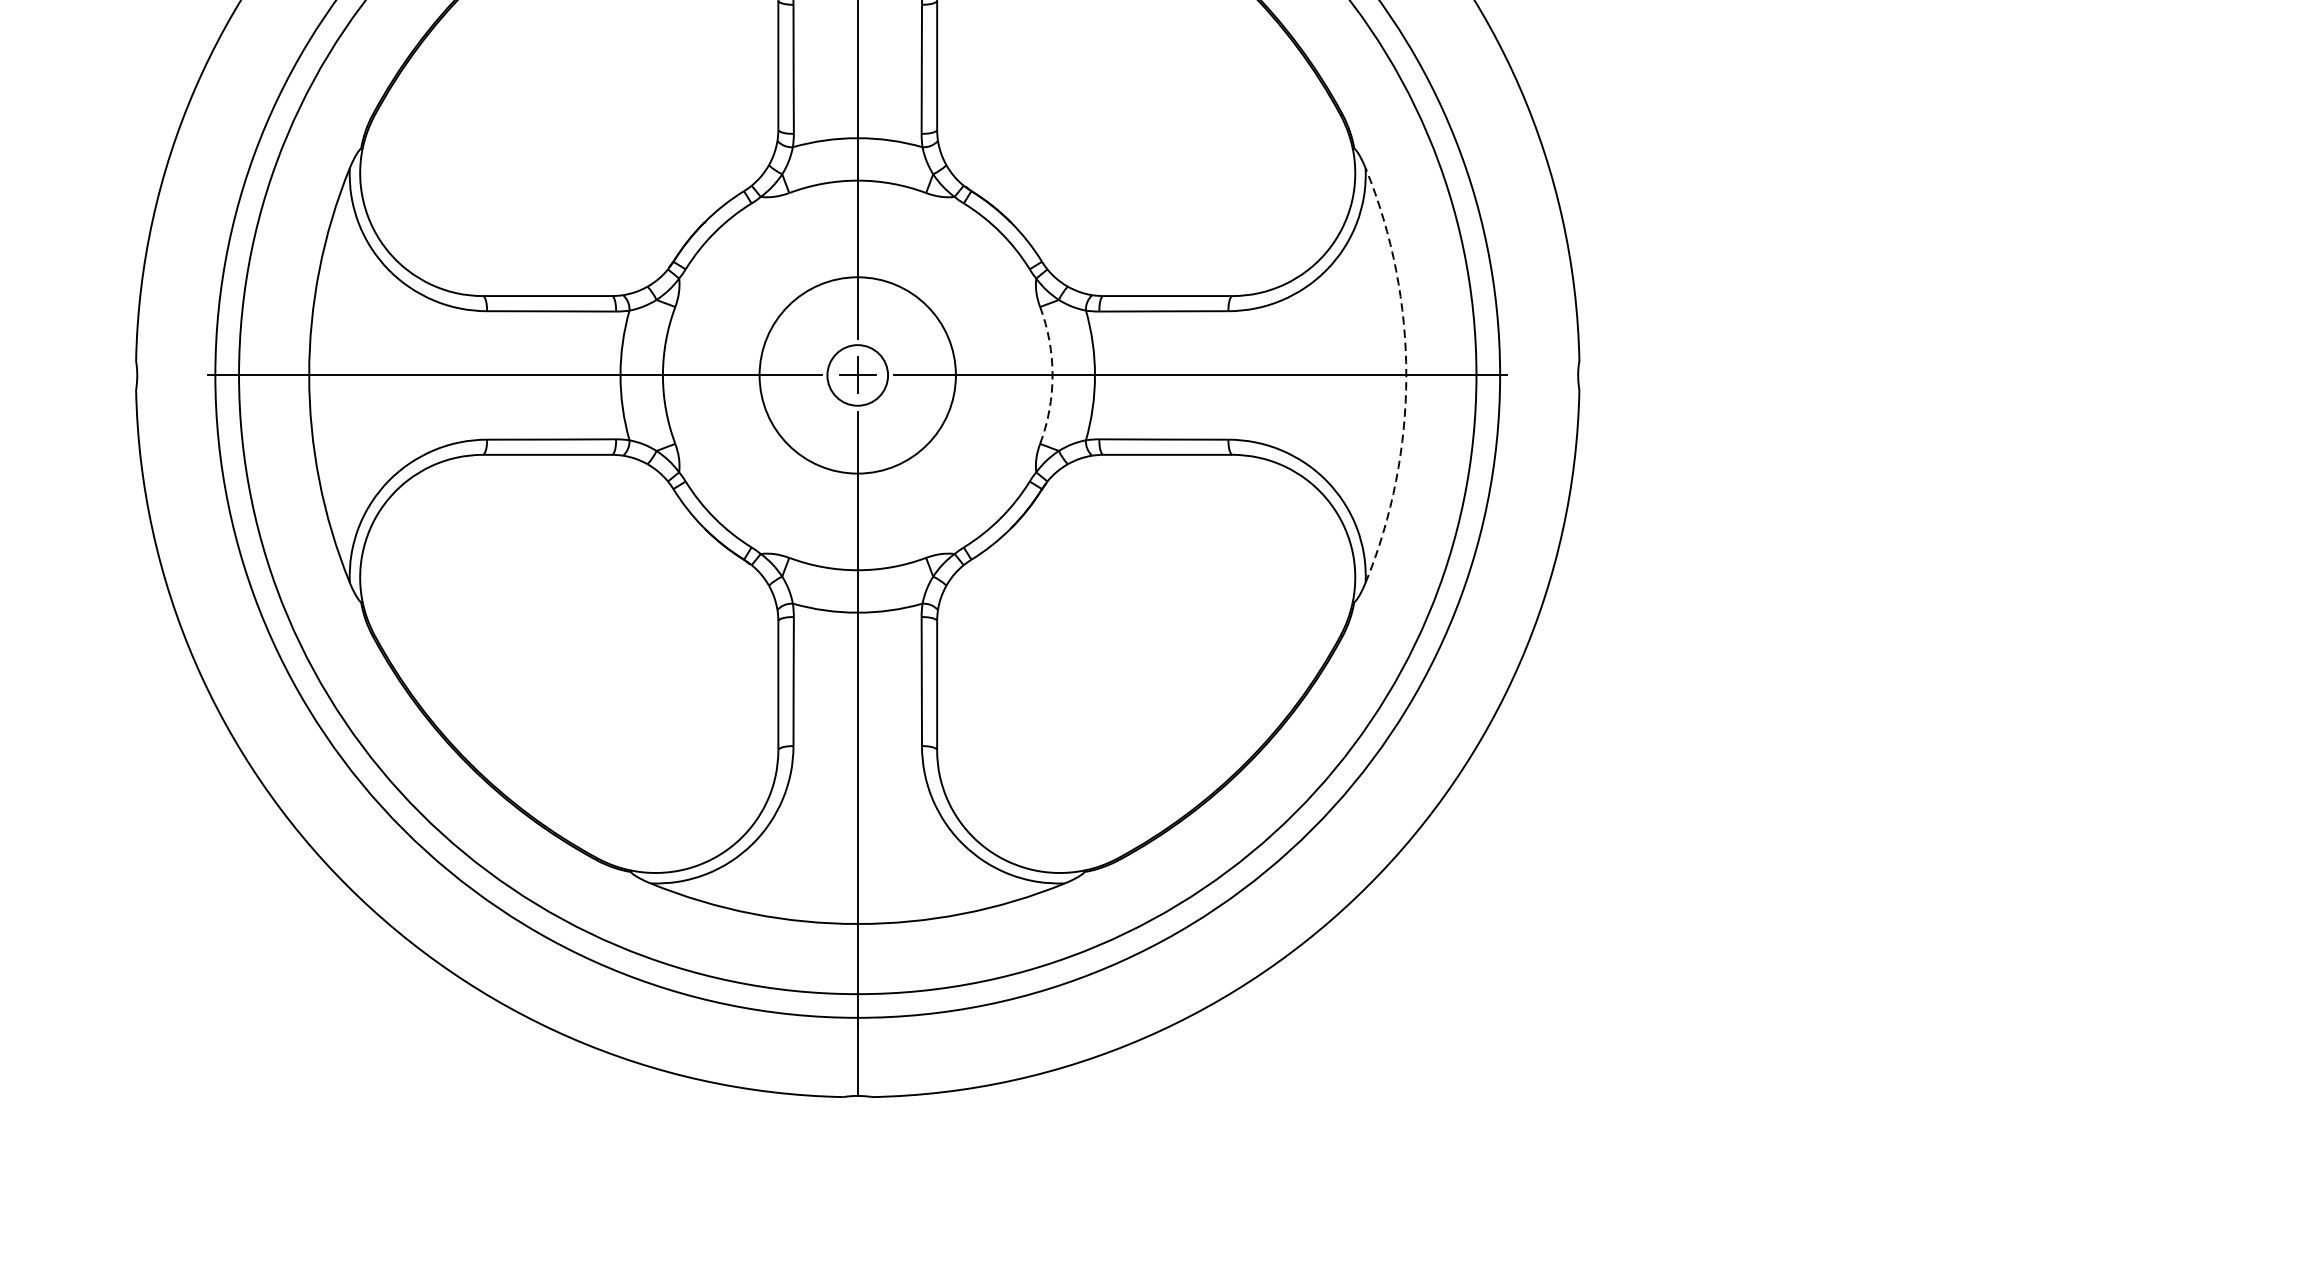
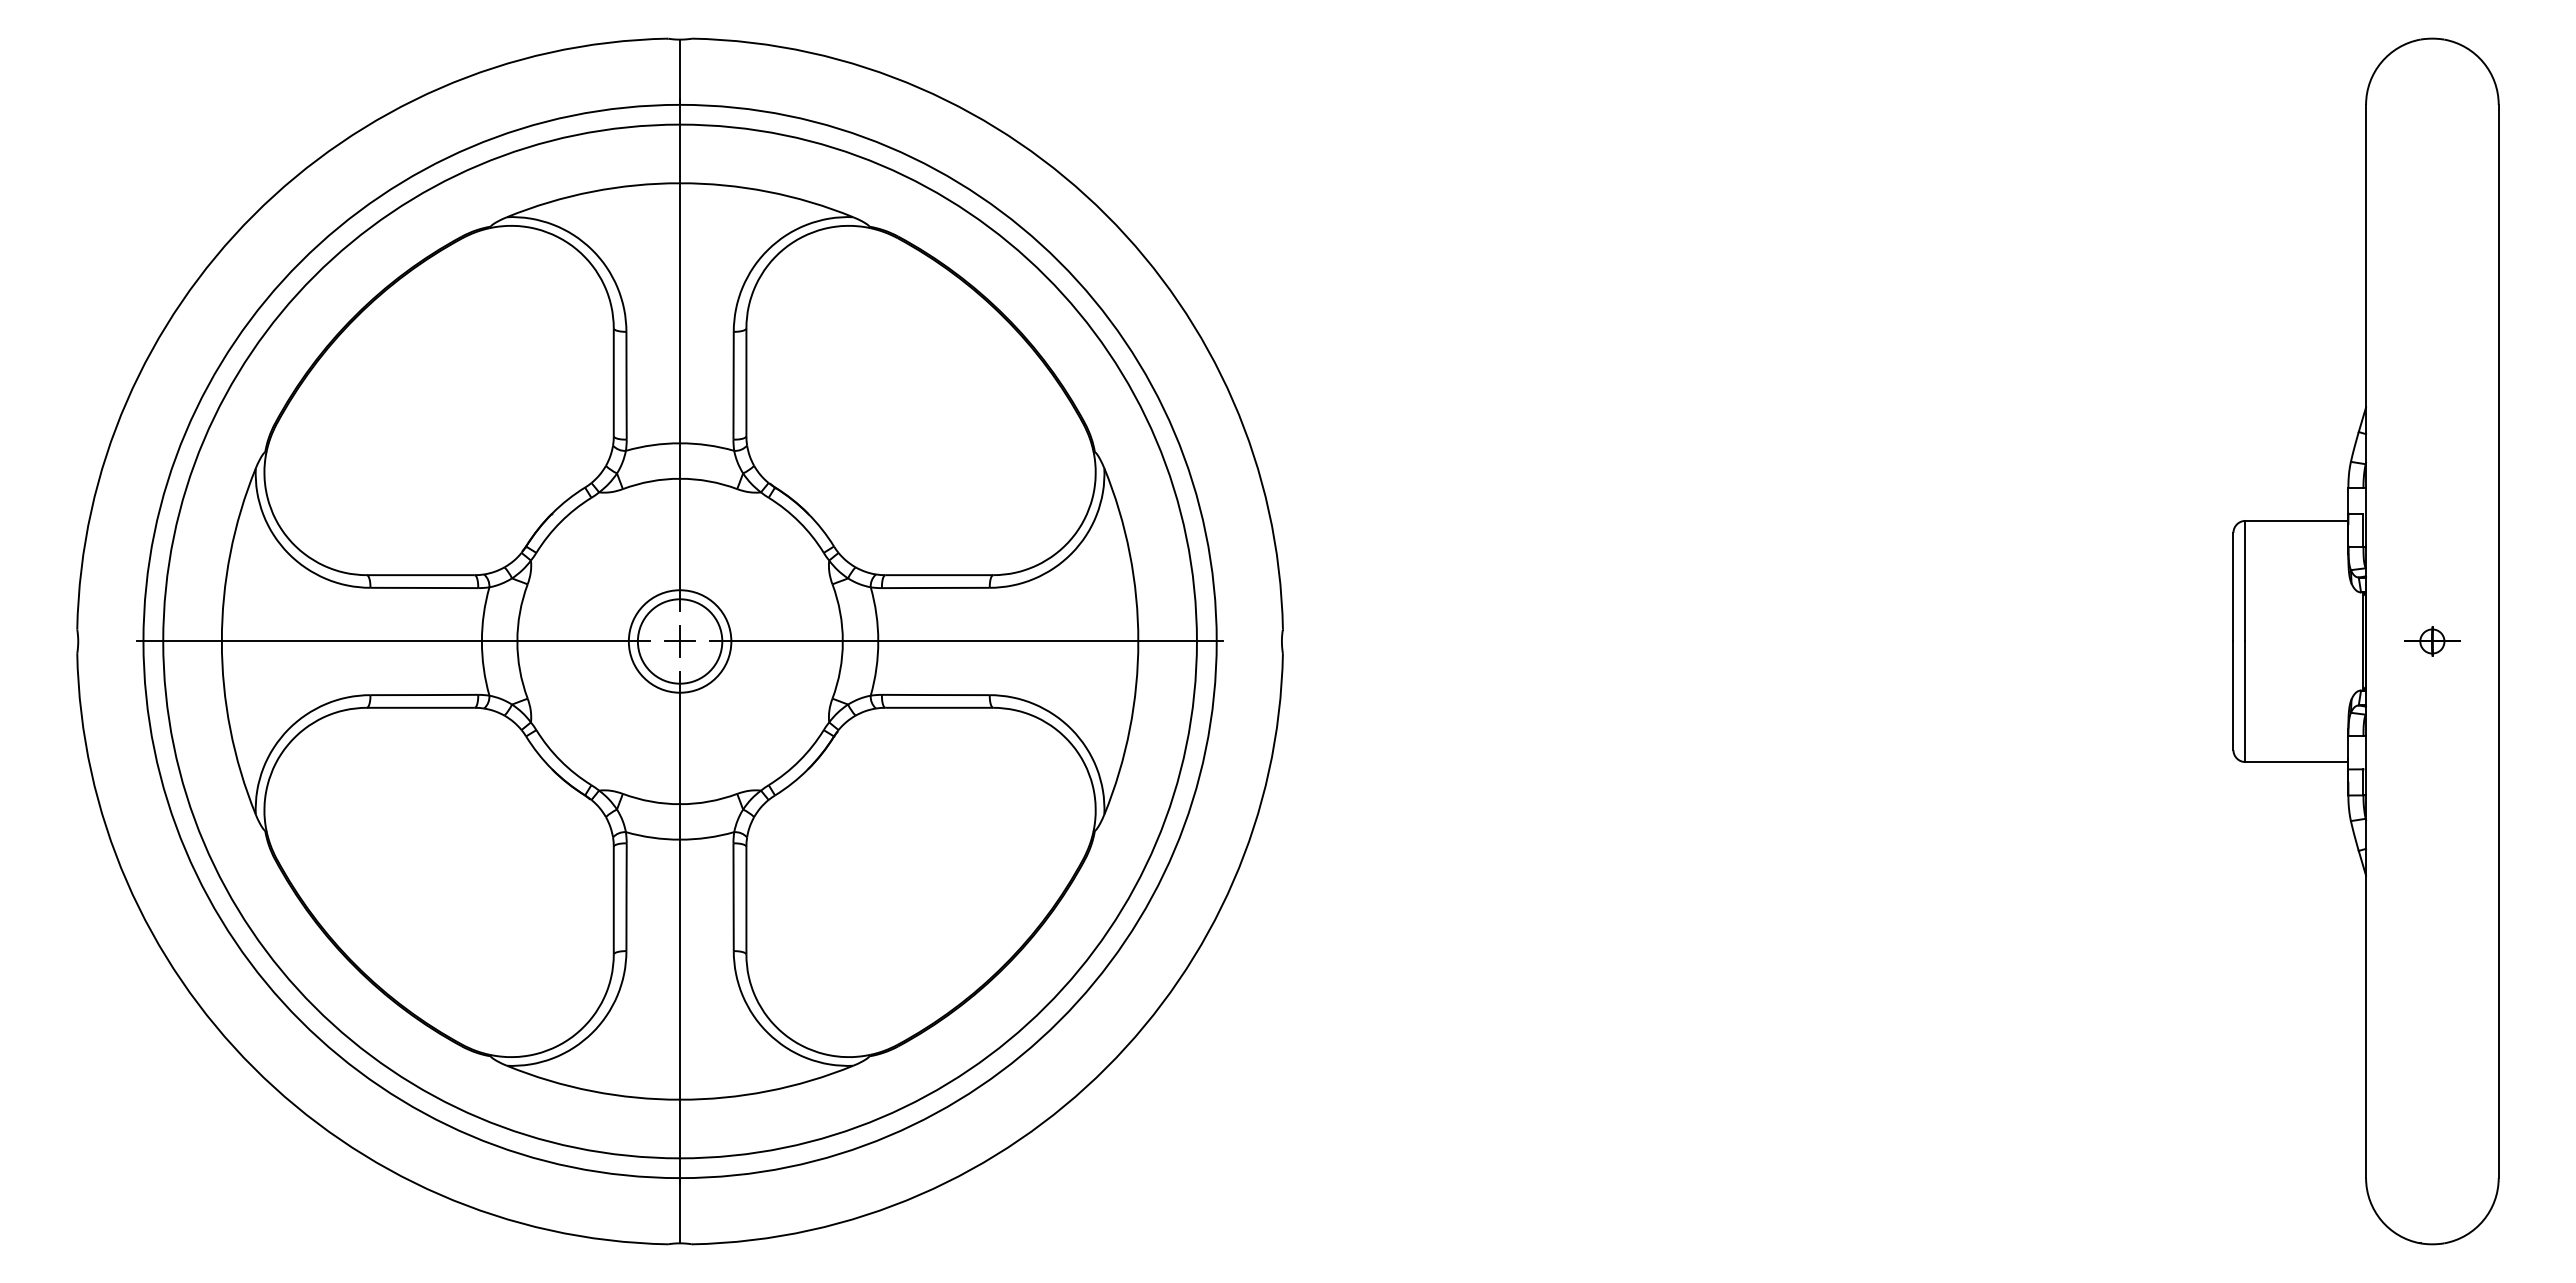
circle: (857, 375) -> (679, 641), size x0.62
circle: (857, 375) -> (679, 641), size x1.67
arc: (1052, 375) -> (842, 641), dashed -> solid
arc: (1406, 375) -> (1138, 641), dashed -> solid

